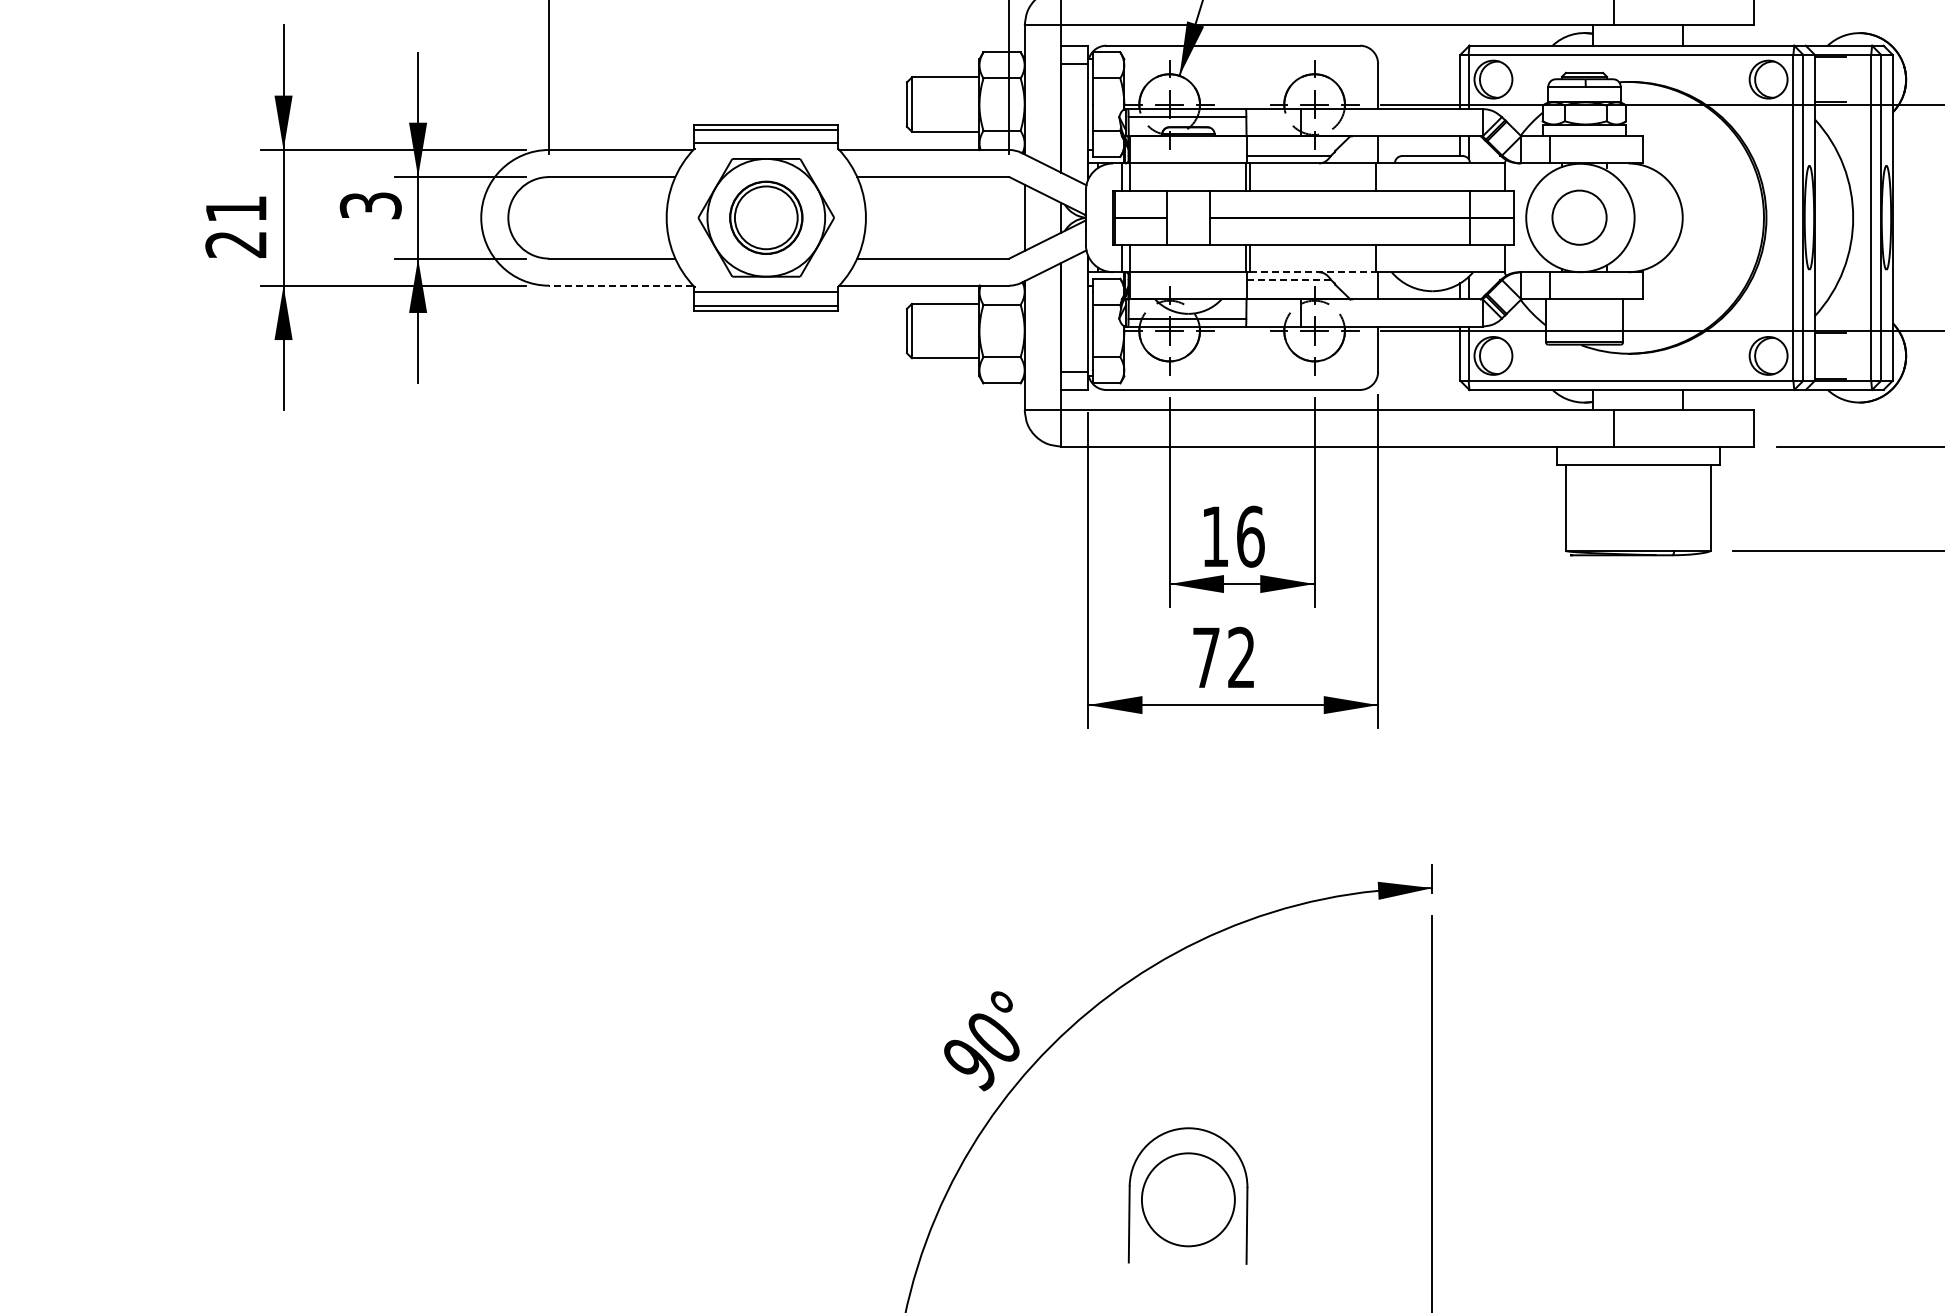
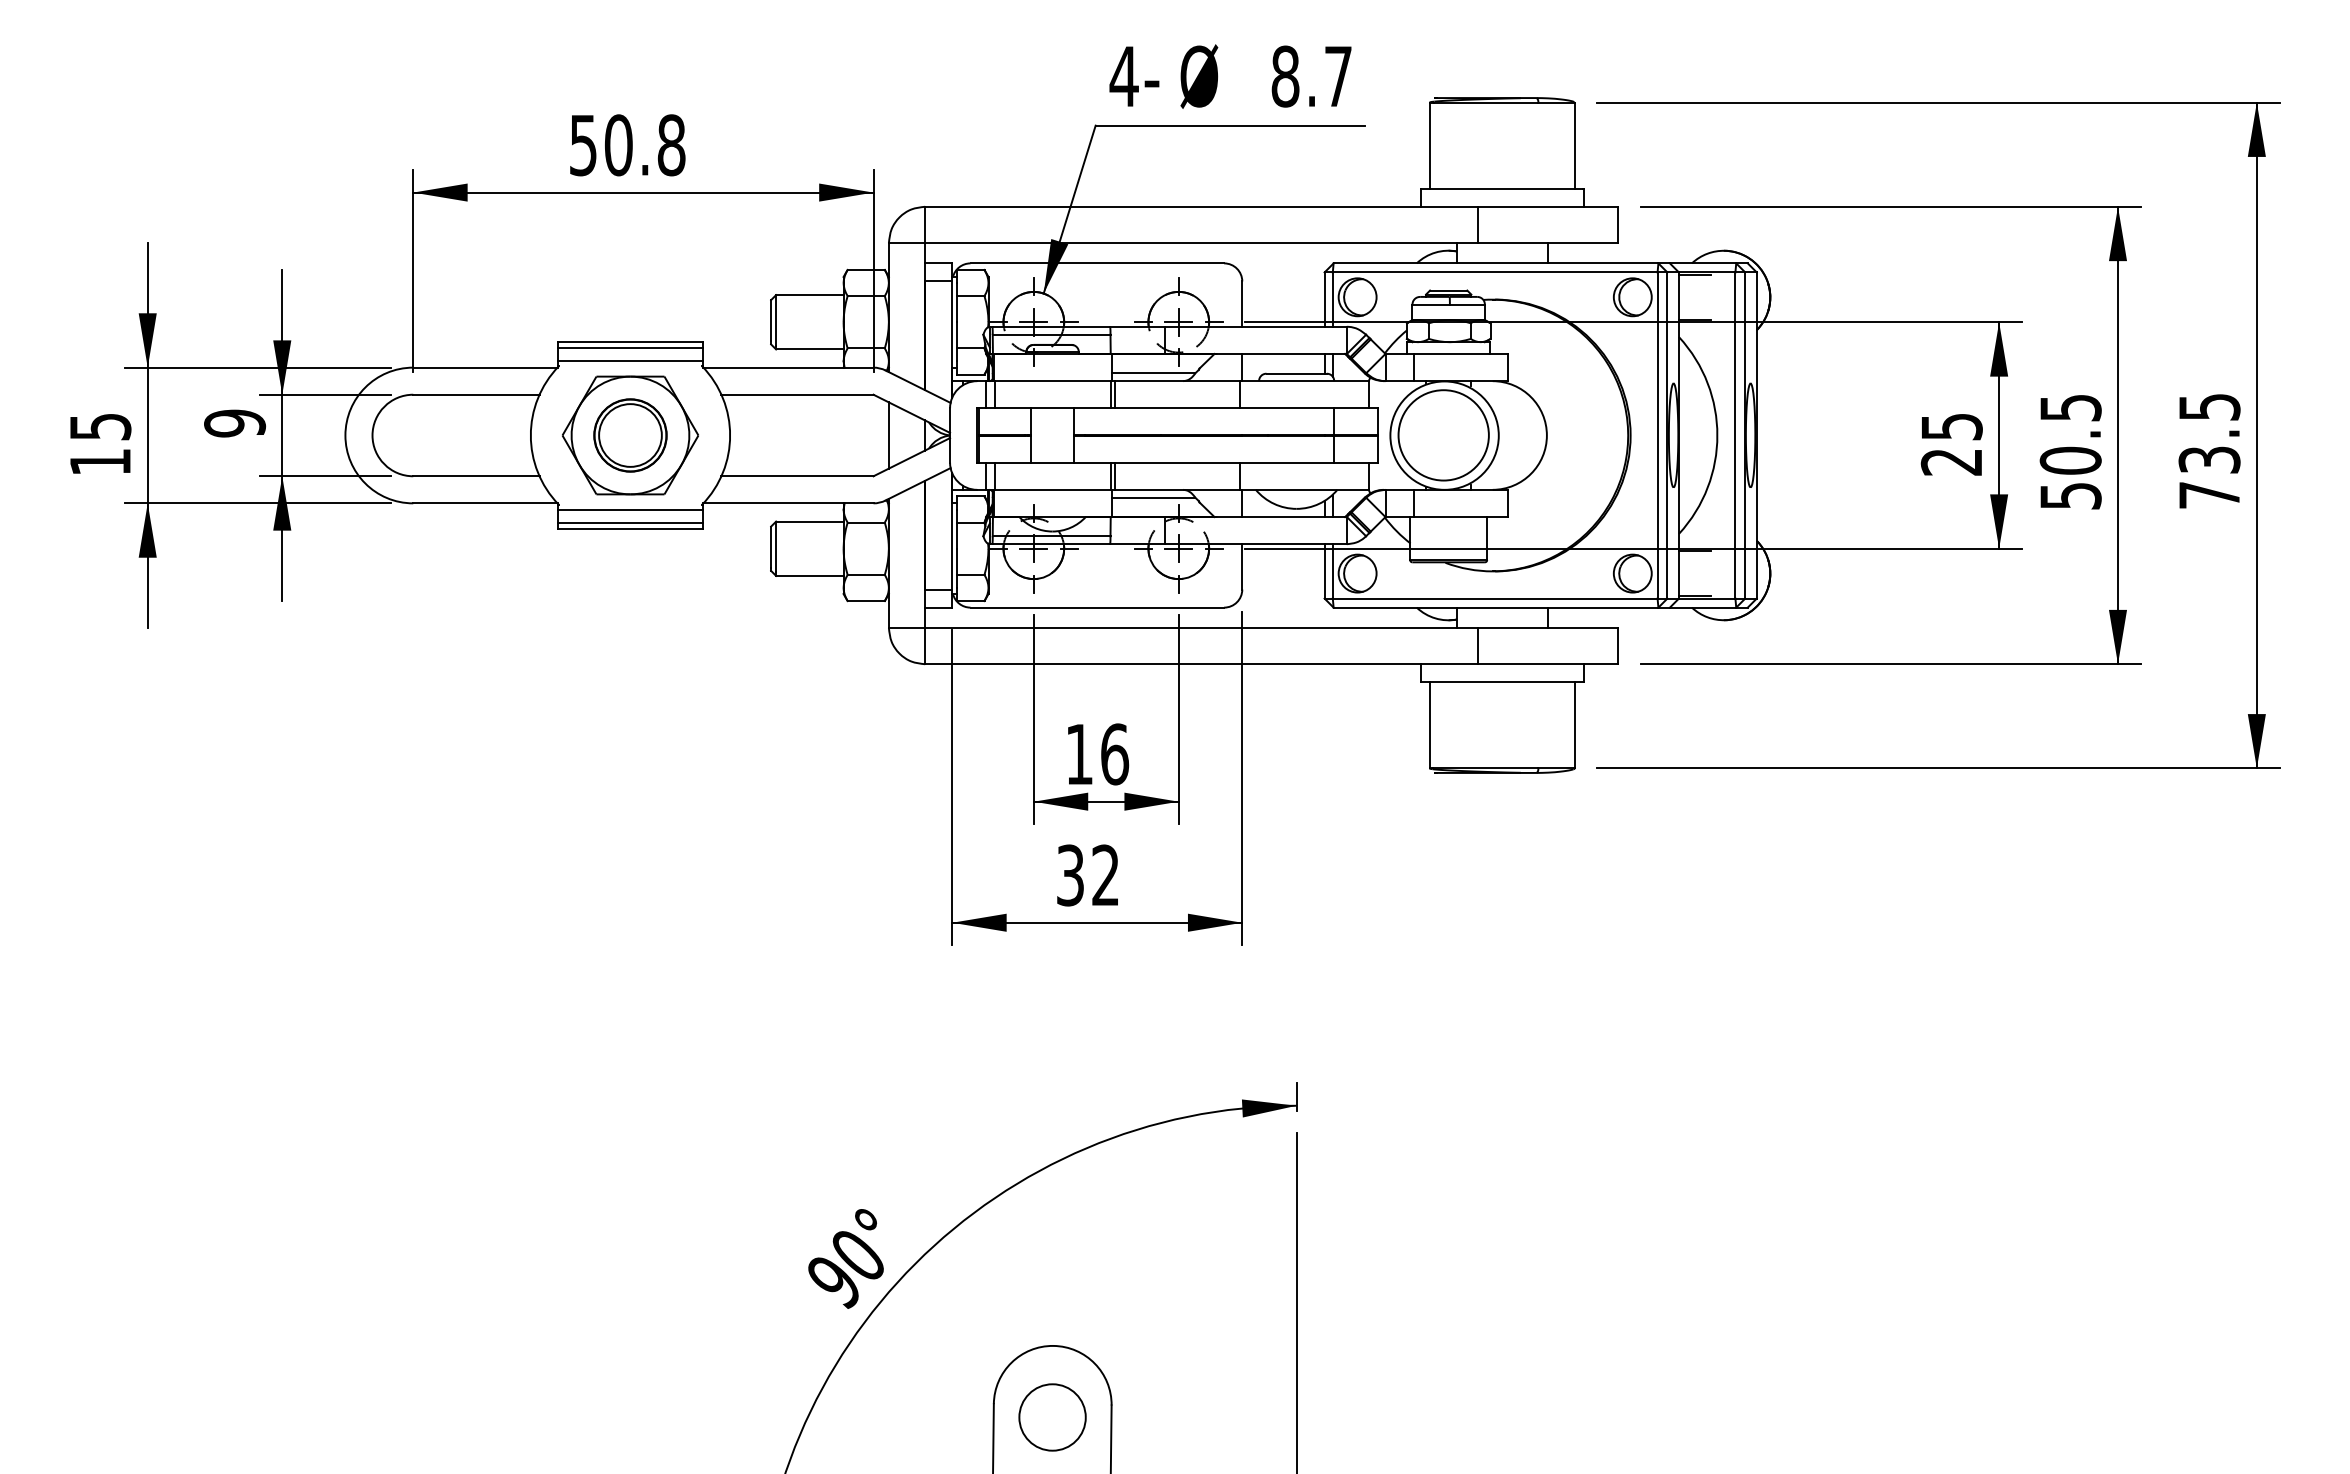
text: (370, 205) -> (234, 423), 3 -> 9
circle: (1579, 217) -> (1443, 435), size x1.67
text: (236, 226) -> (100, 444), 21 -> 15
line: (1313, 271) -> (1177, 489), dashed -> solid
line: (1289, 279) -> (1153, 497), dashed -> solid
line: (620, 285) -> (484, 503), dashed -> solid
text: (1206, 657) -> (1070, 875), 72 -> 32
circle: (1188, 1199) -> (1052, 1417), size x0.71

